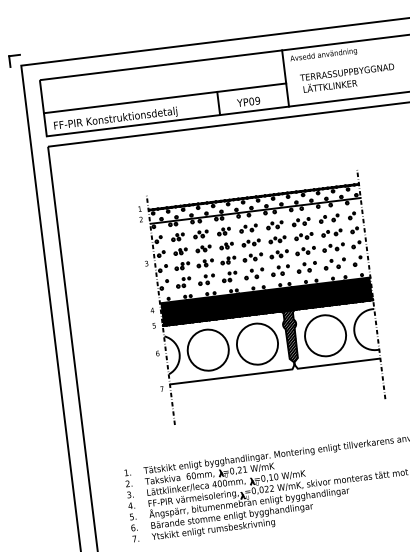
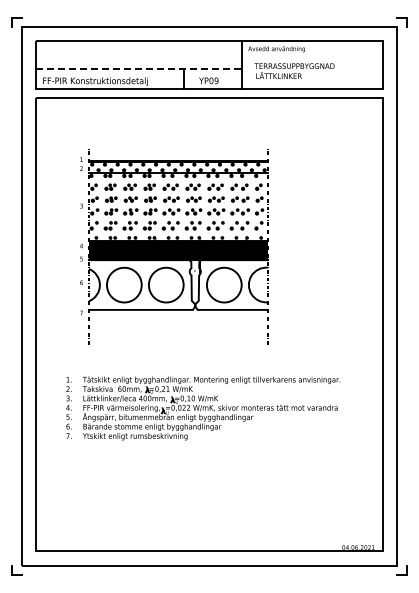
line: (165, 98) -> (139, 69), solid -> dashed
part: (261, 297) -> (174, 246), moved

